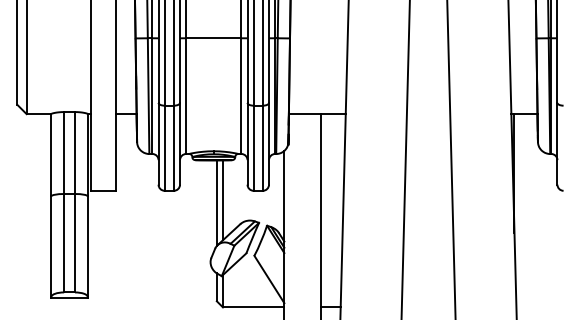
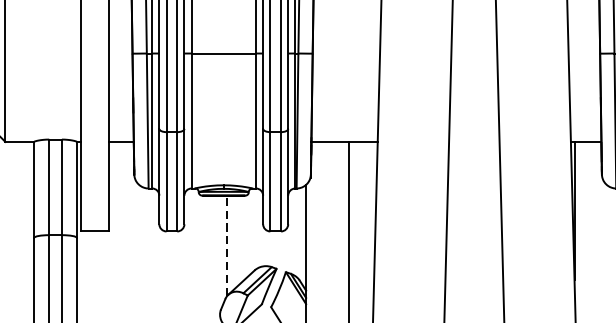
line: (222, 200) -> (233, 242), removed
line: (216, 203) -> (226, 246), solid -> dashed

